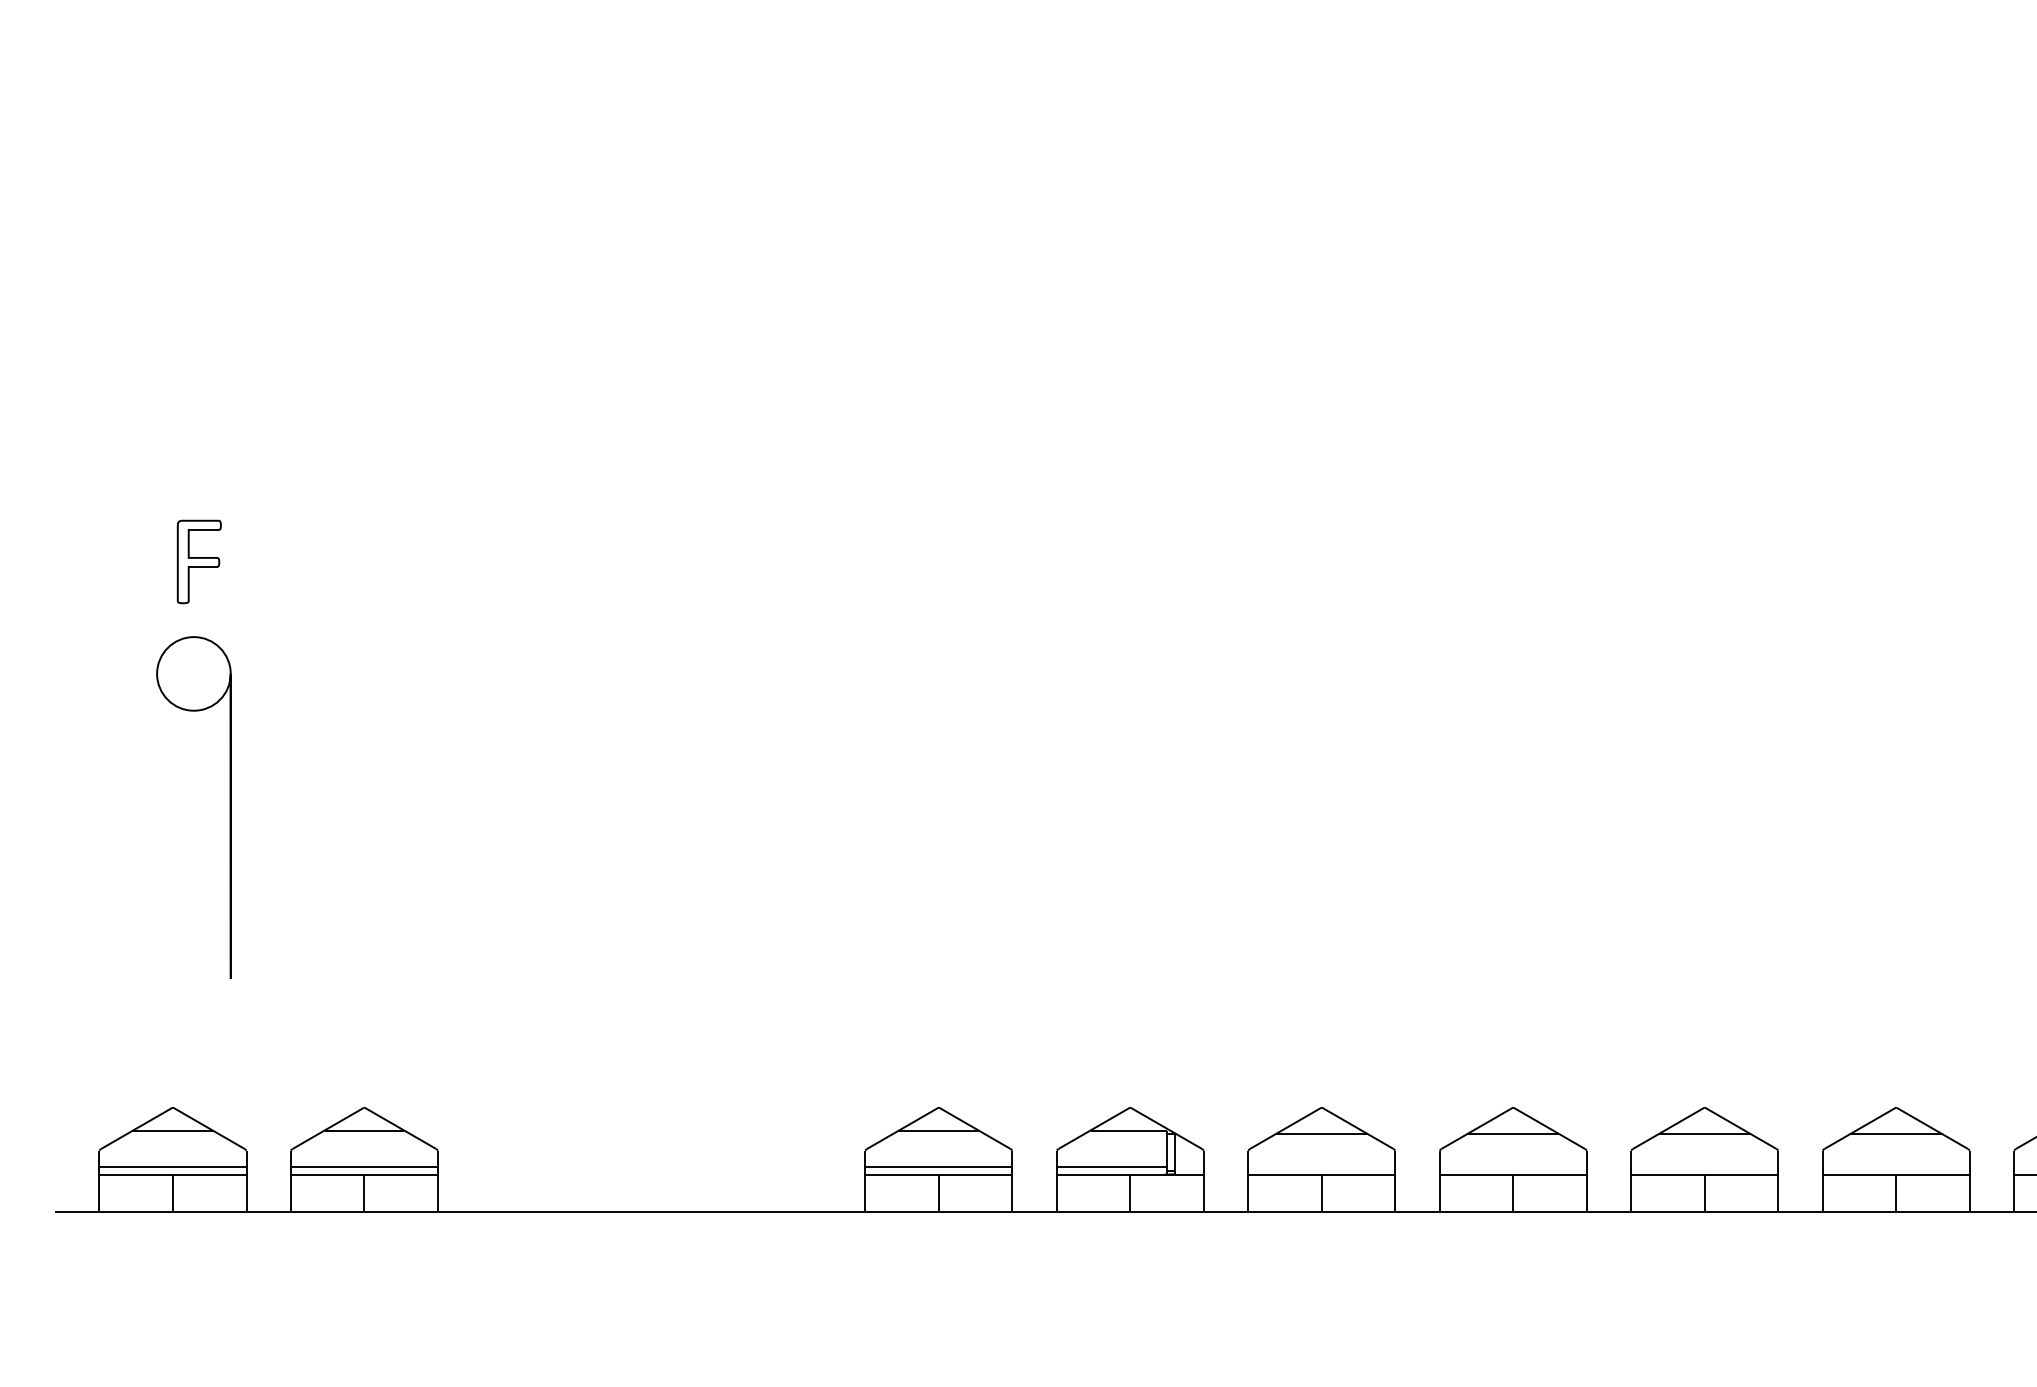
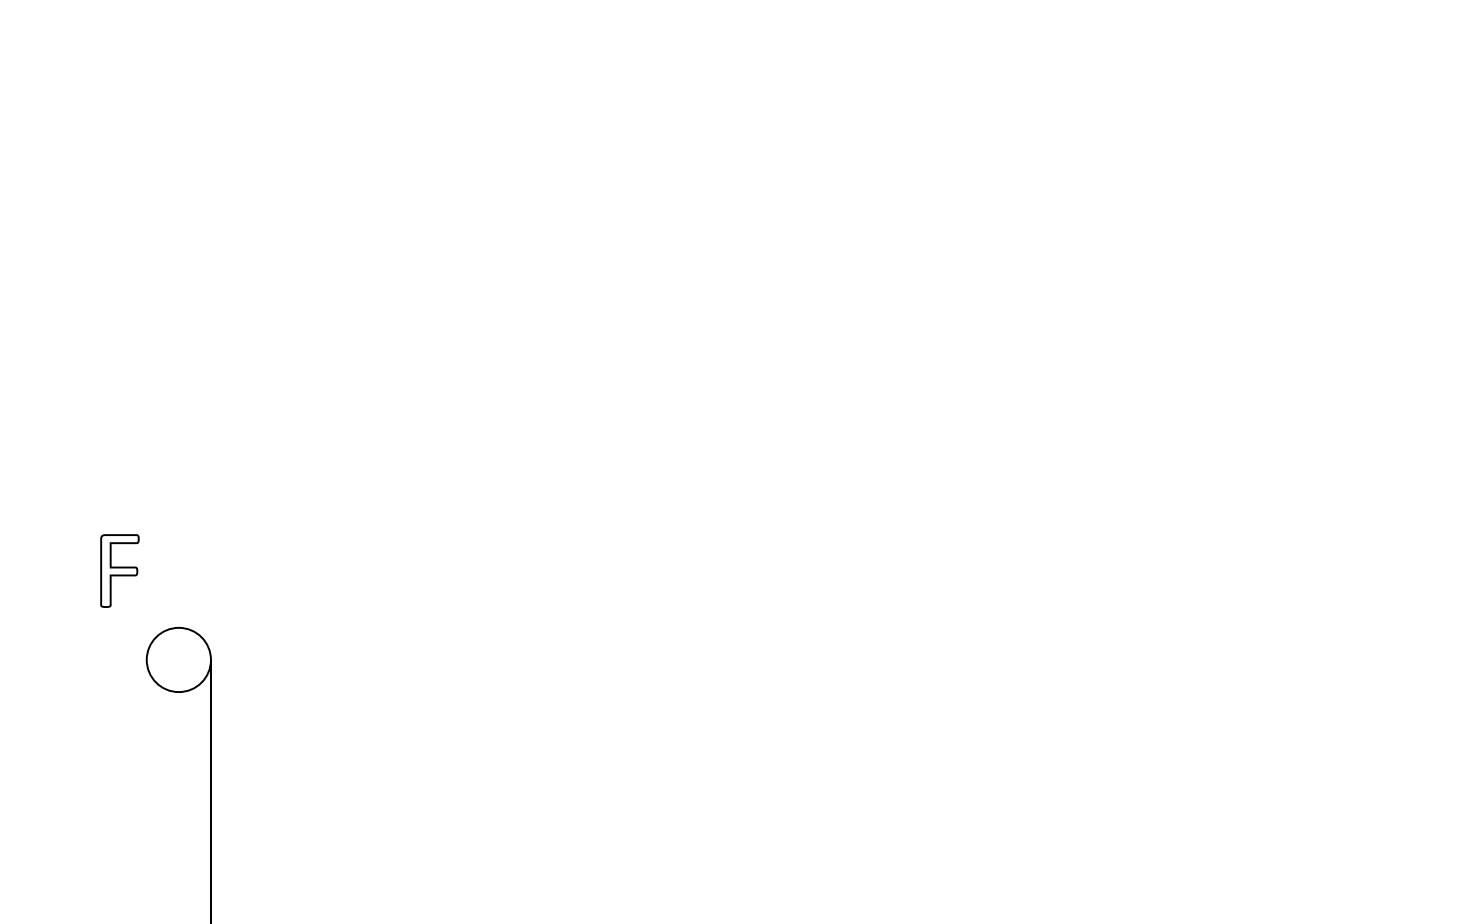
part: (198, 561) -> (119, 570), moved

